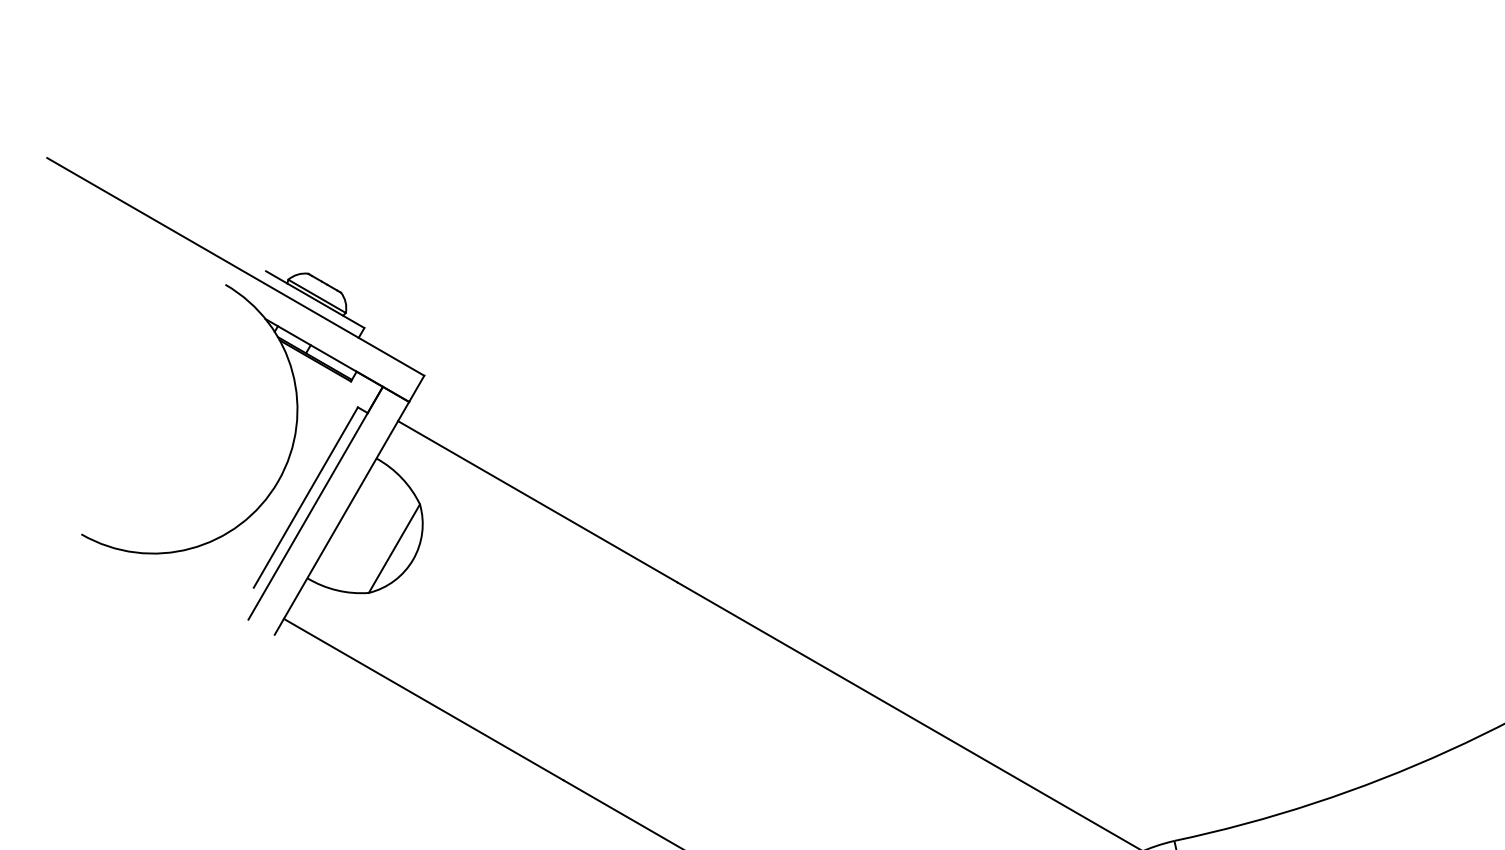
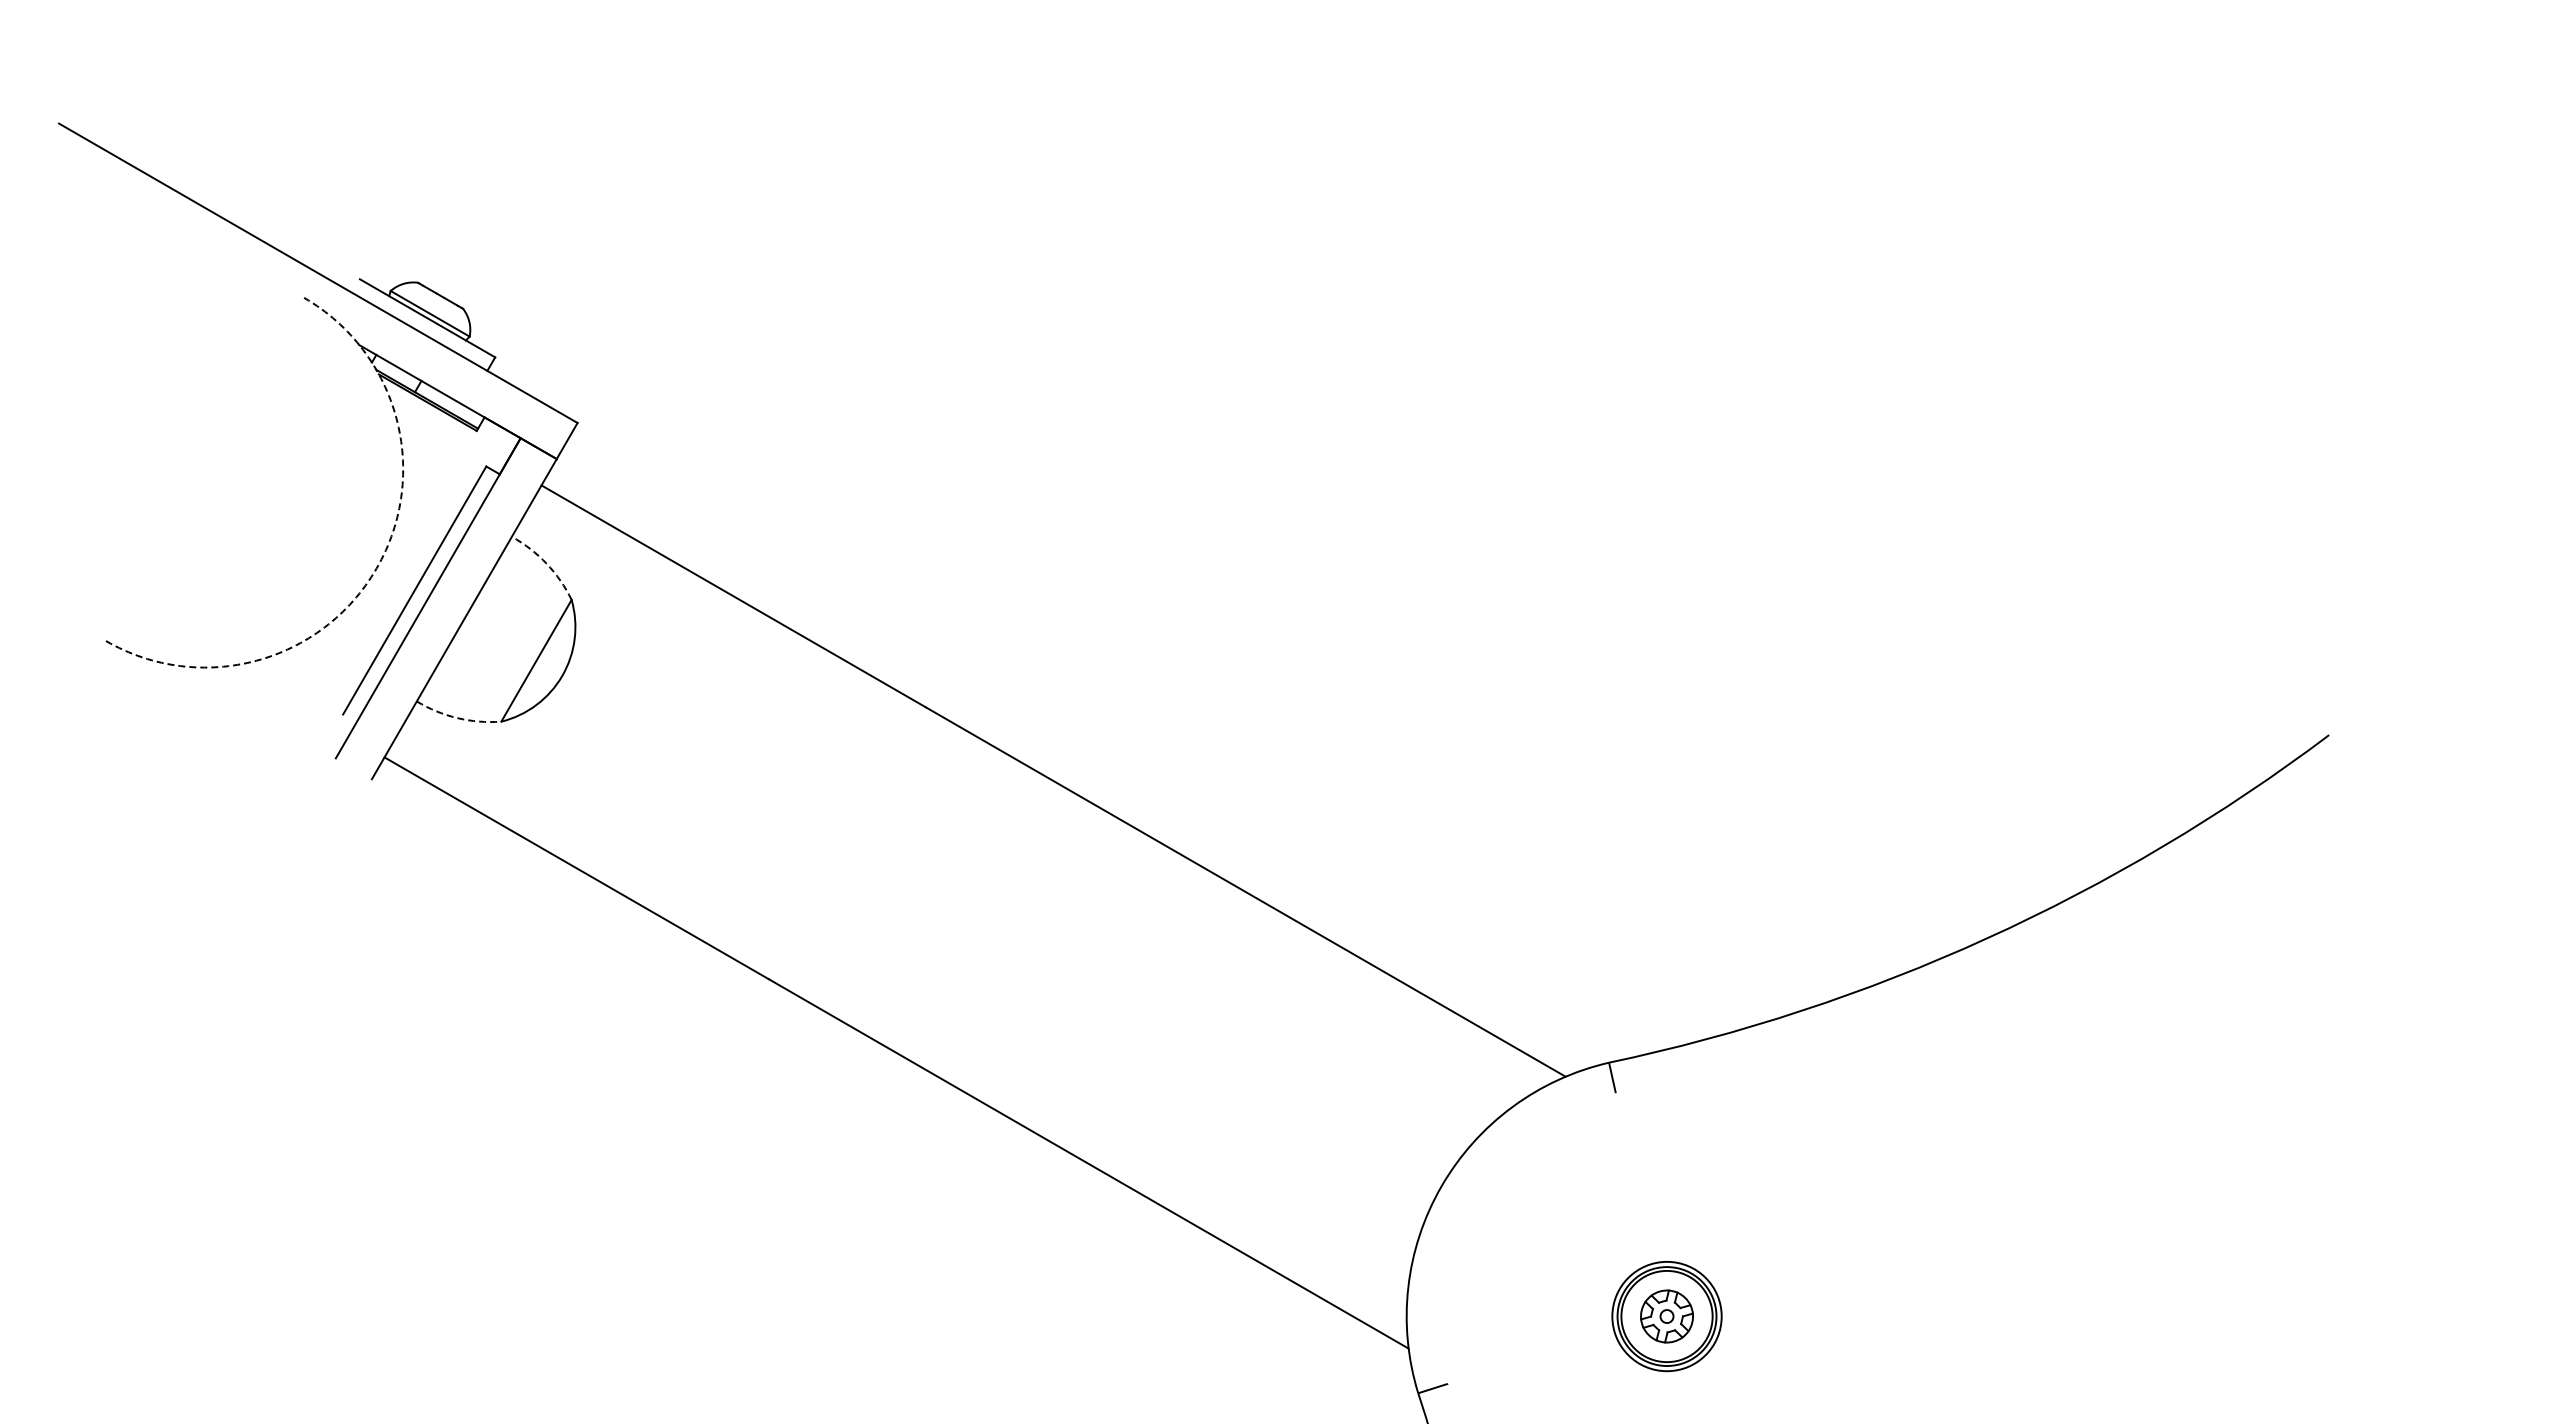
arc: (401, 477) -> (546, 563), solid -> dashed
arc: (278, 481) -> (376, 568), solid -> dashed
arc: (336, 590) -> (457, 718), solid -> dashed

